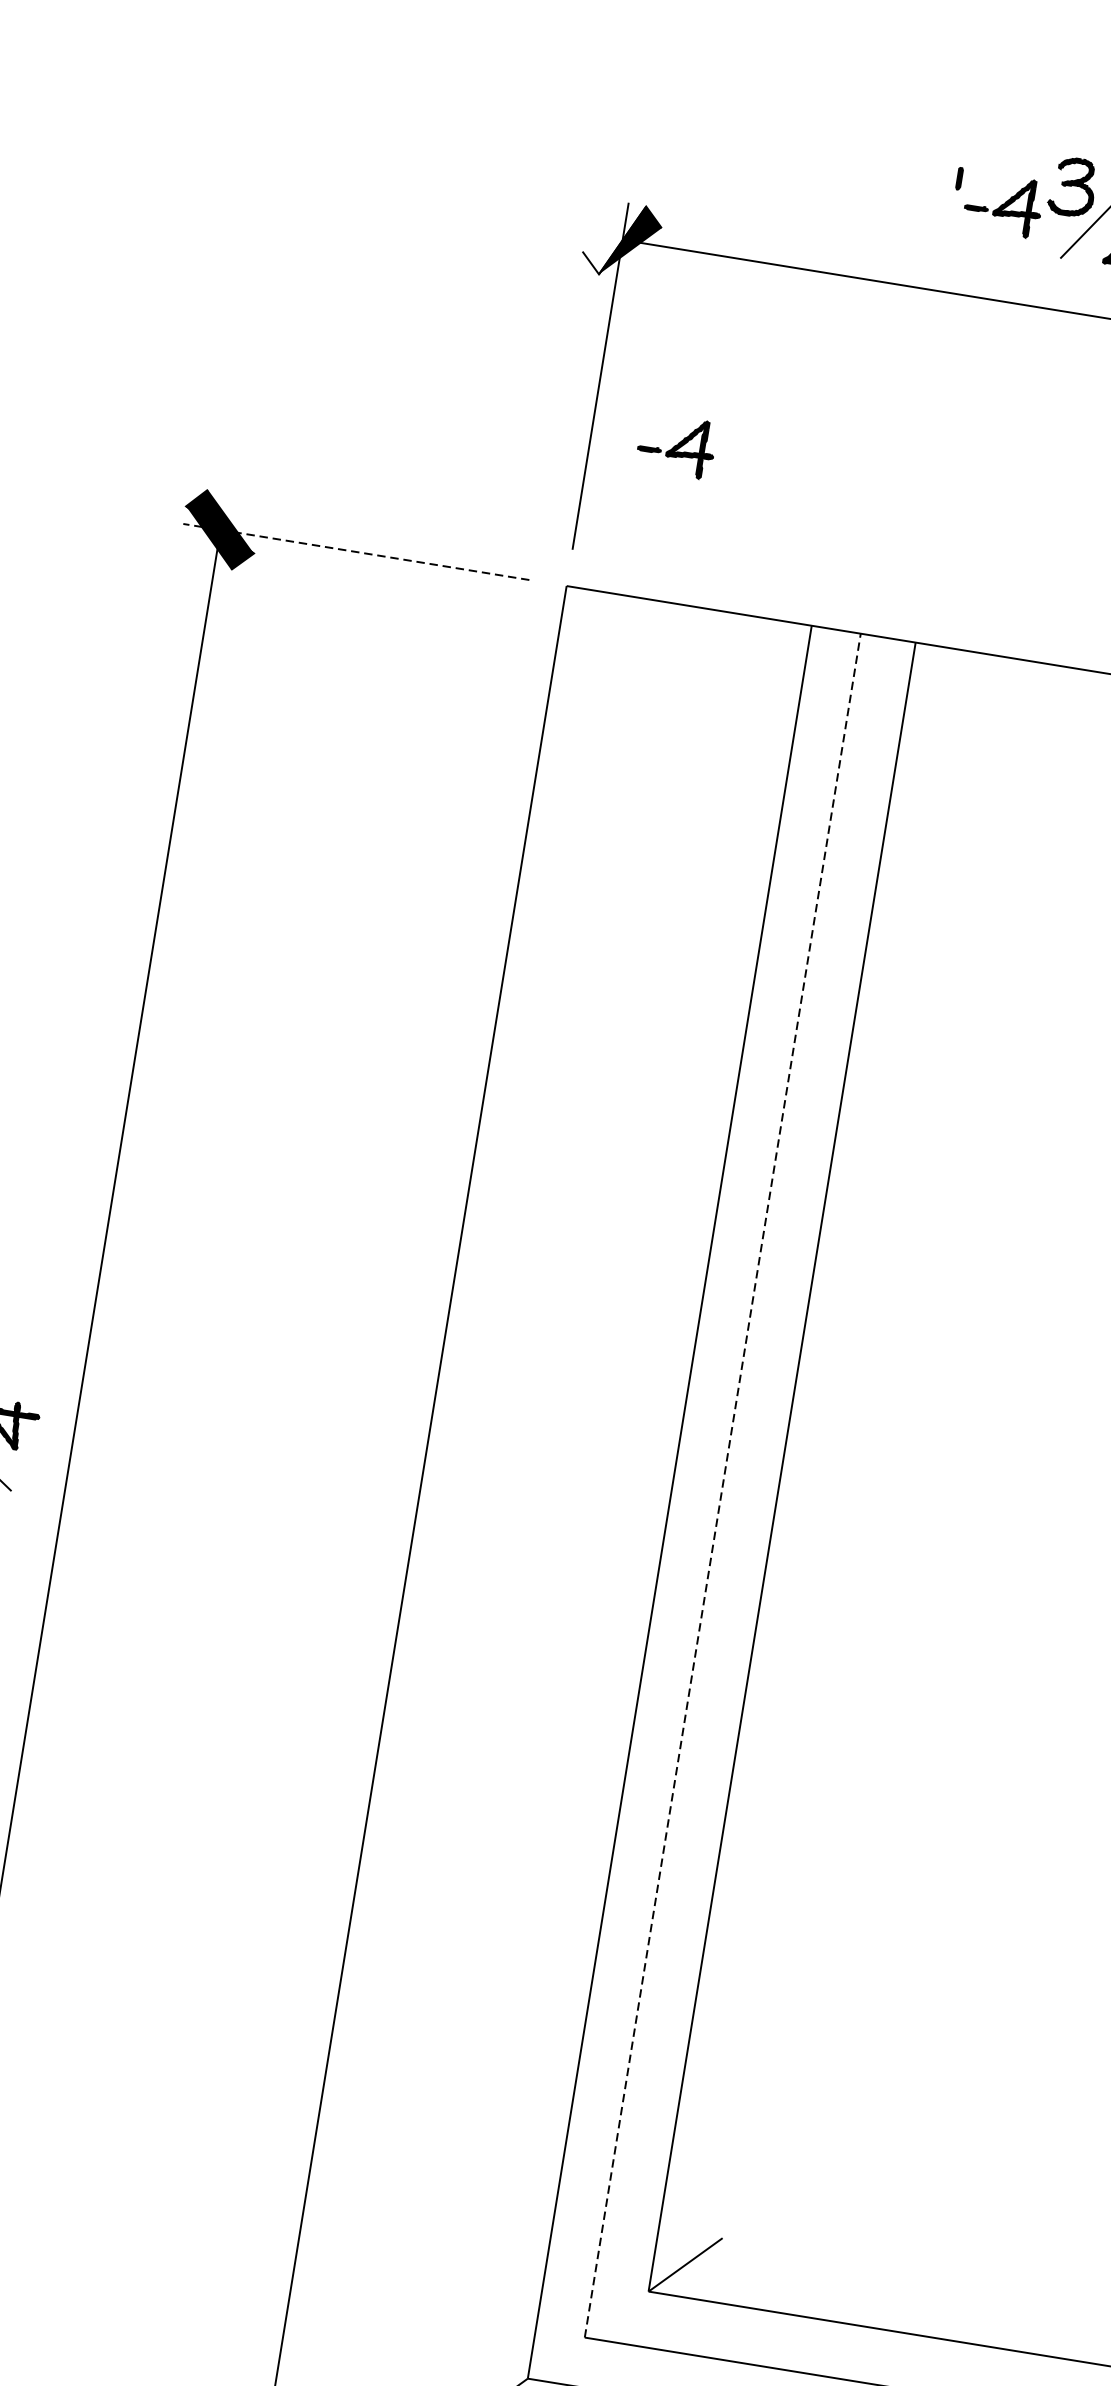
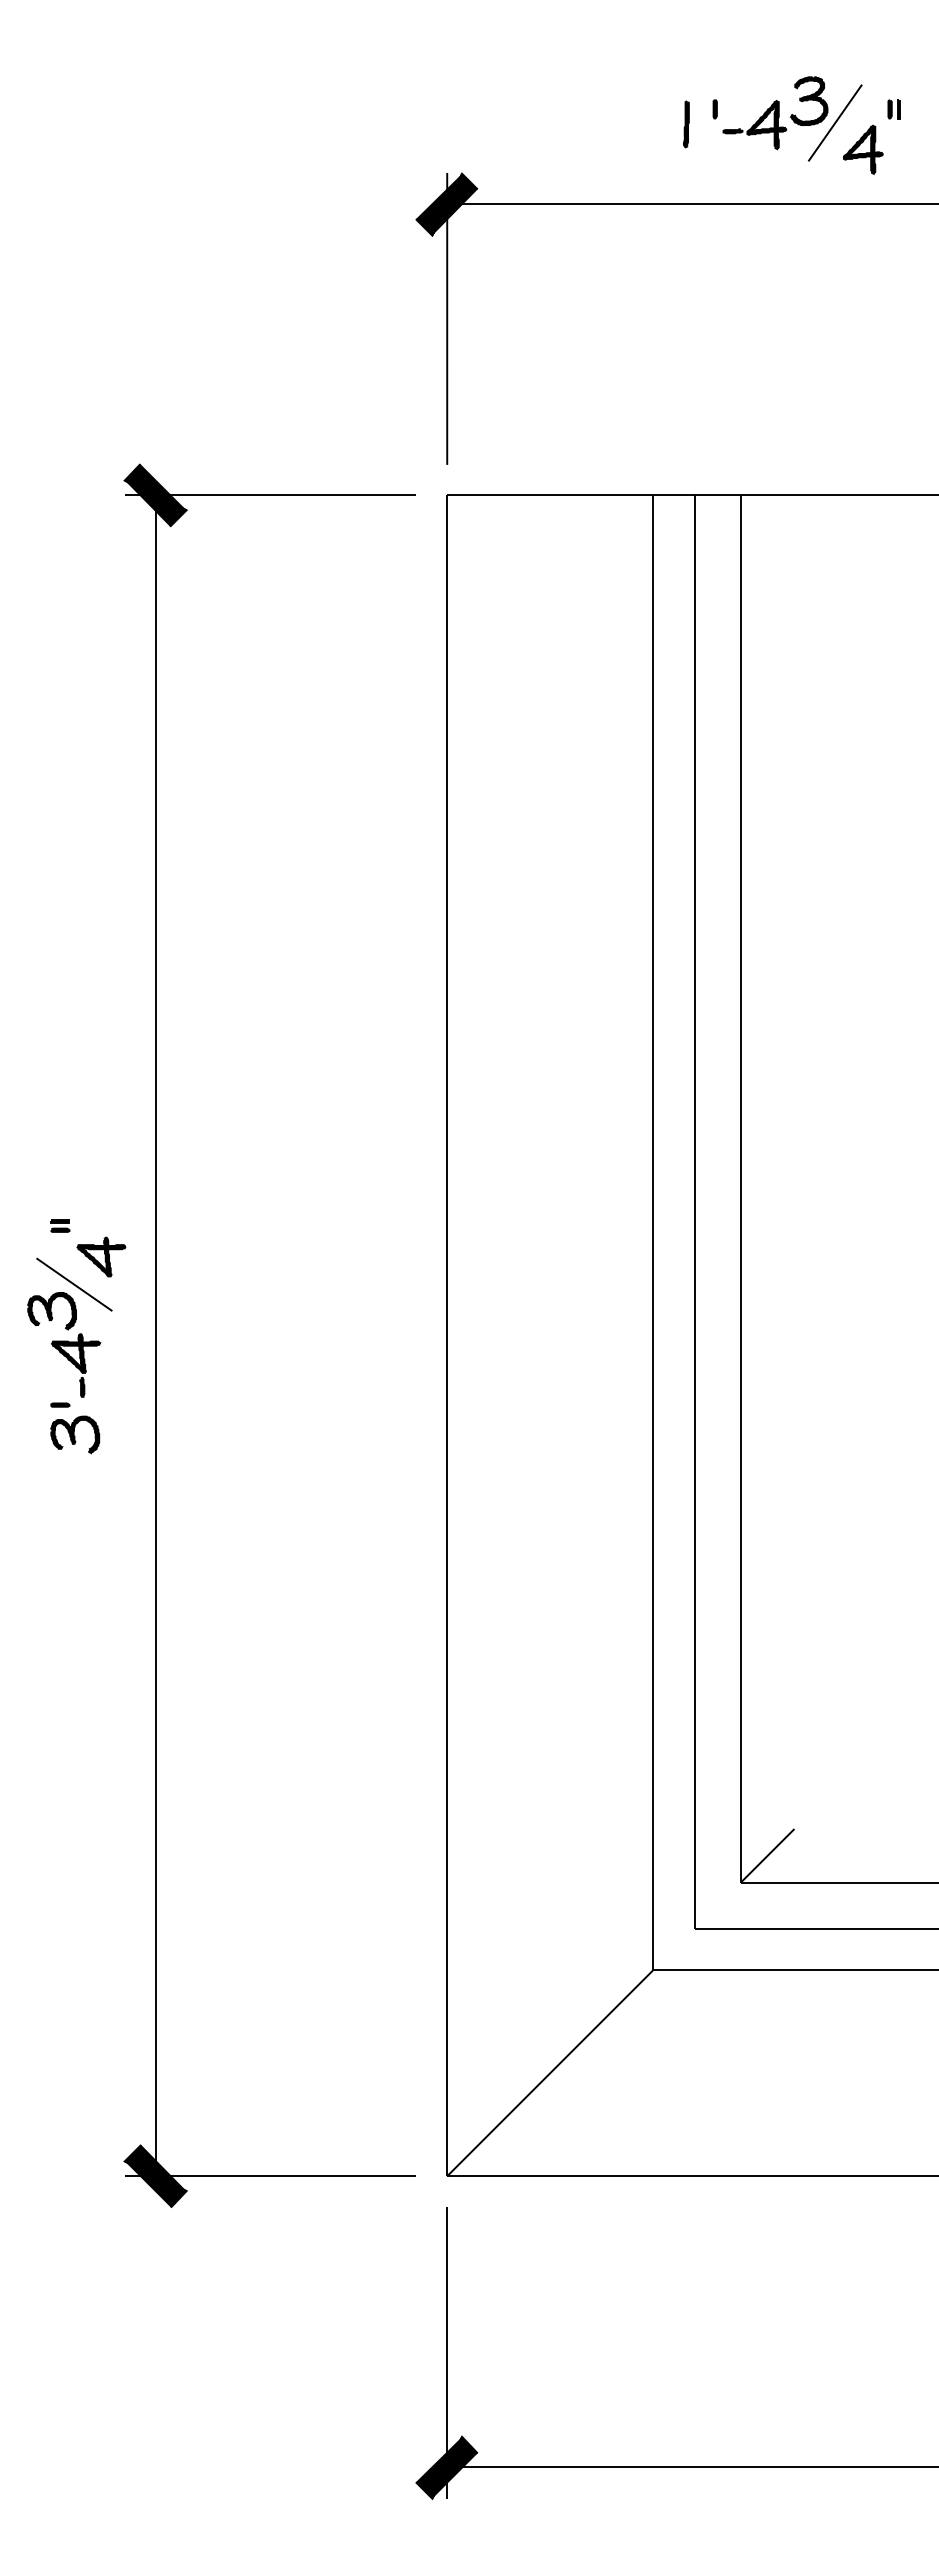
part: (922, 191) -> (686, 124), added
fill: (612, 238) -> (438, 204), added
part: (676, 446) -> (518, 366), removed
line: (356, 552) -> (270, 495), dashed -> solid
line: (722, 1486) -> (694, 1212), dashed -> solid

